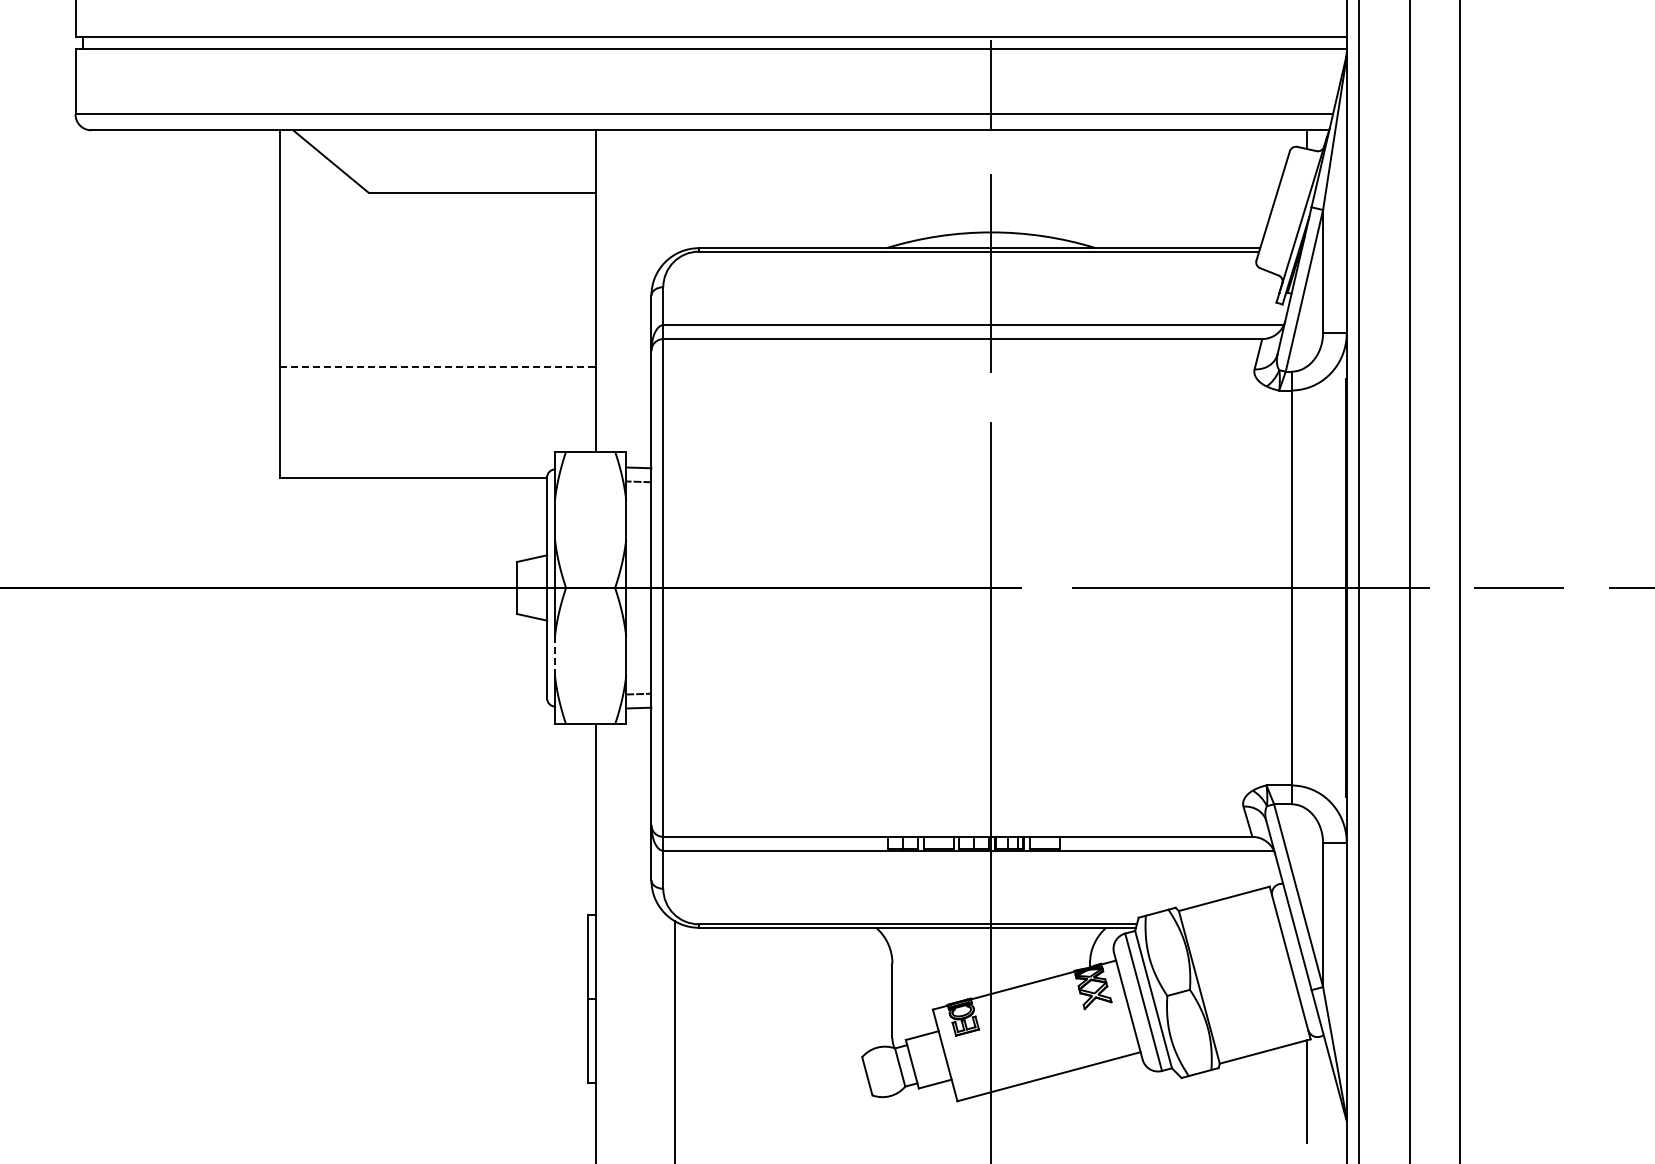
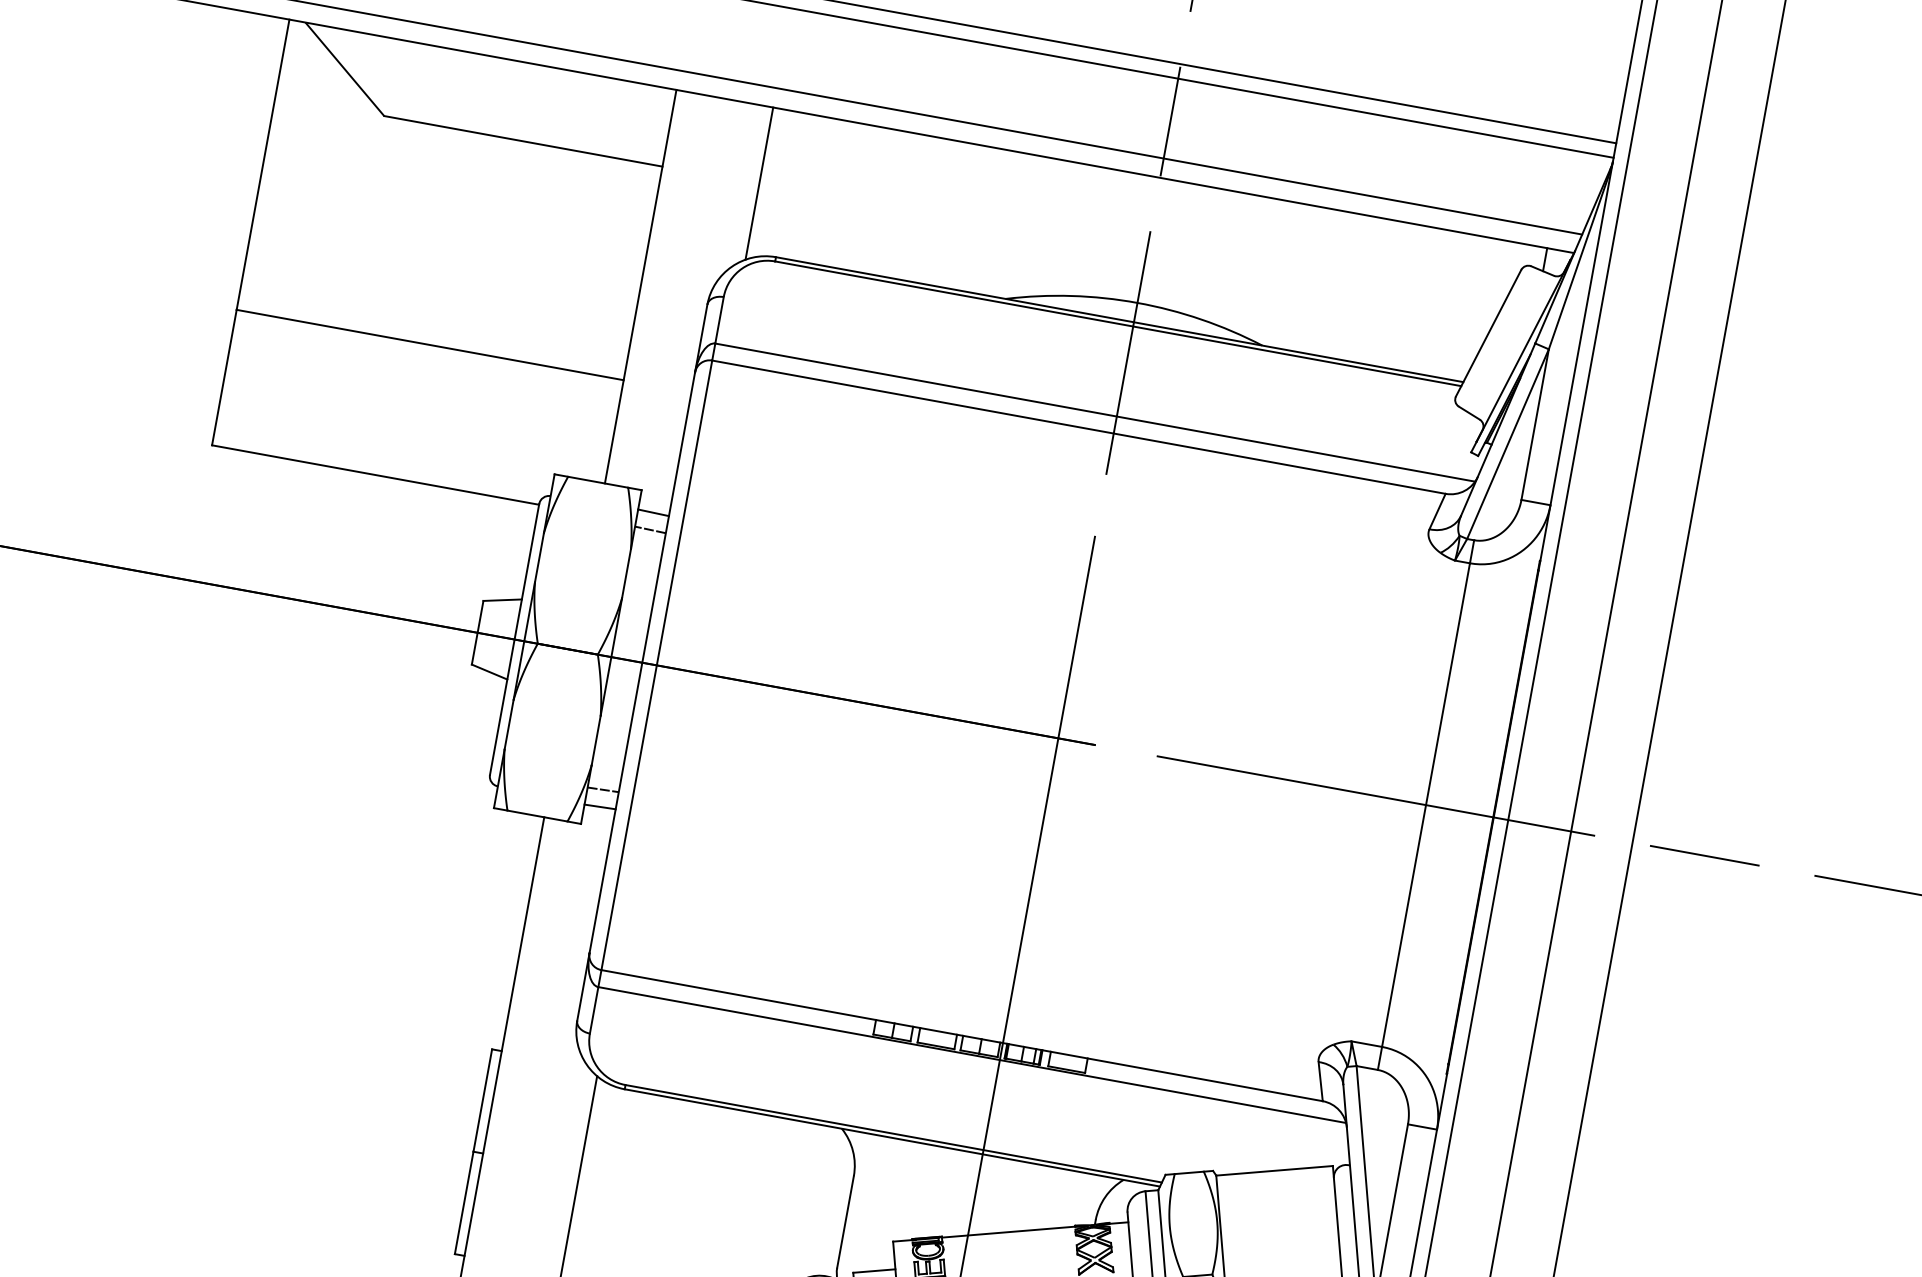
line: (675, 192) -> (759, 183), added
line: (438, 367) -> (430, 345), dashed -> solid
line: (555, 655) -> (509, 724), dashed -> solid

